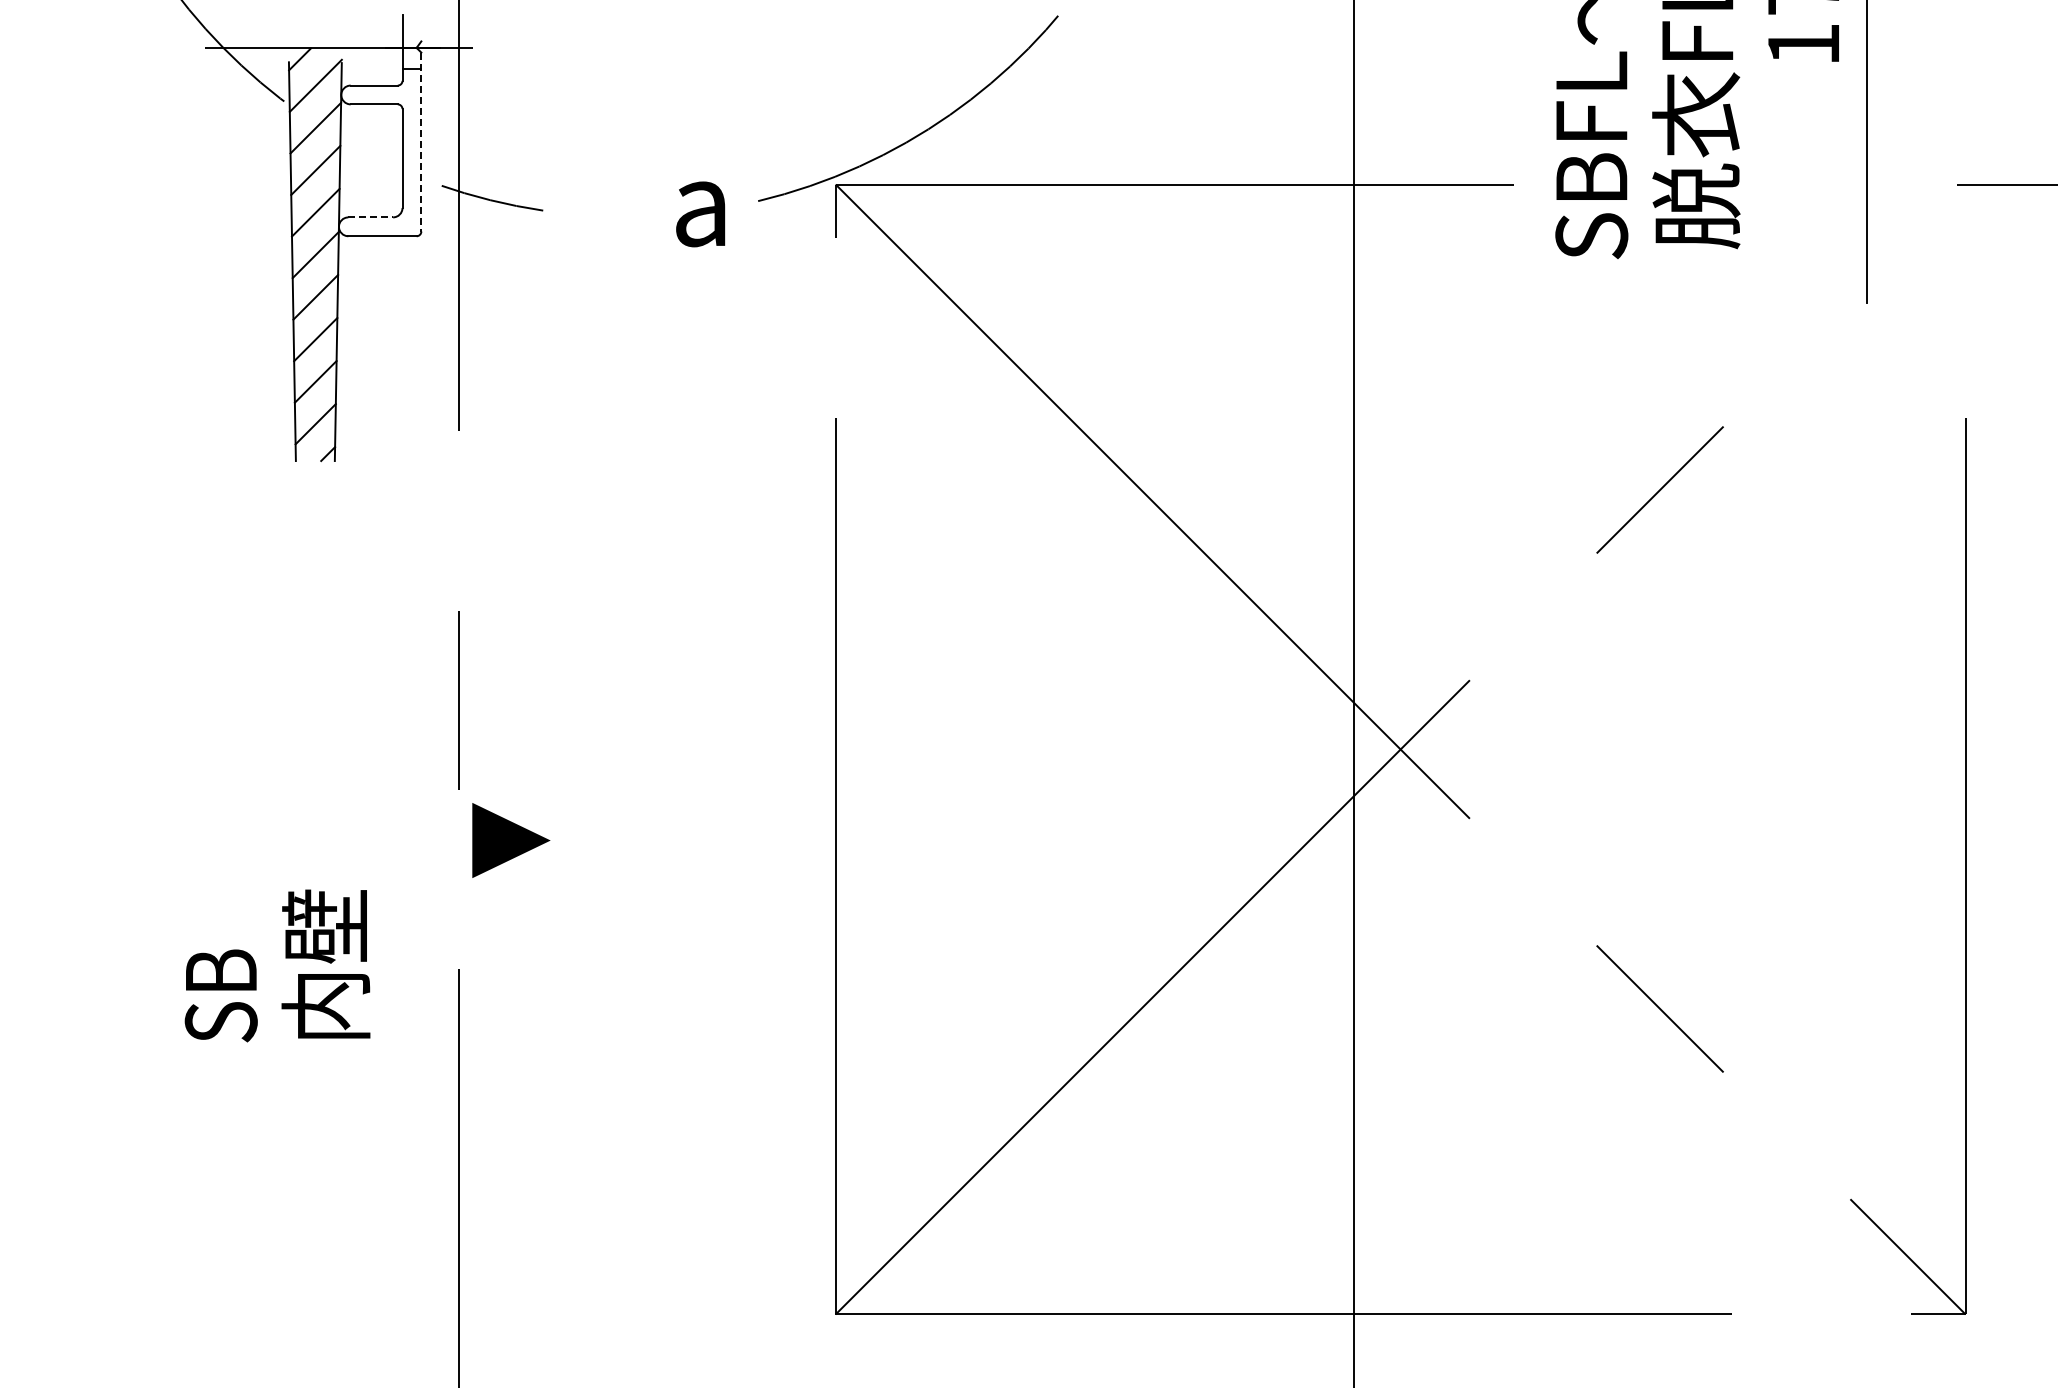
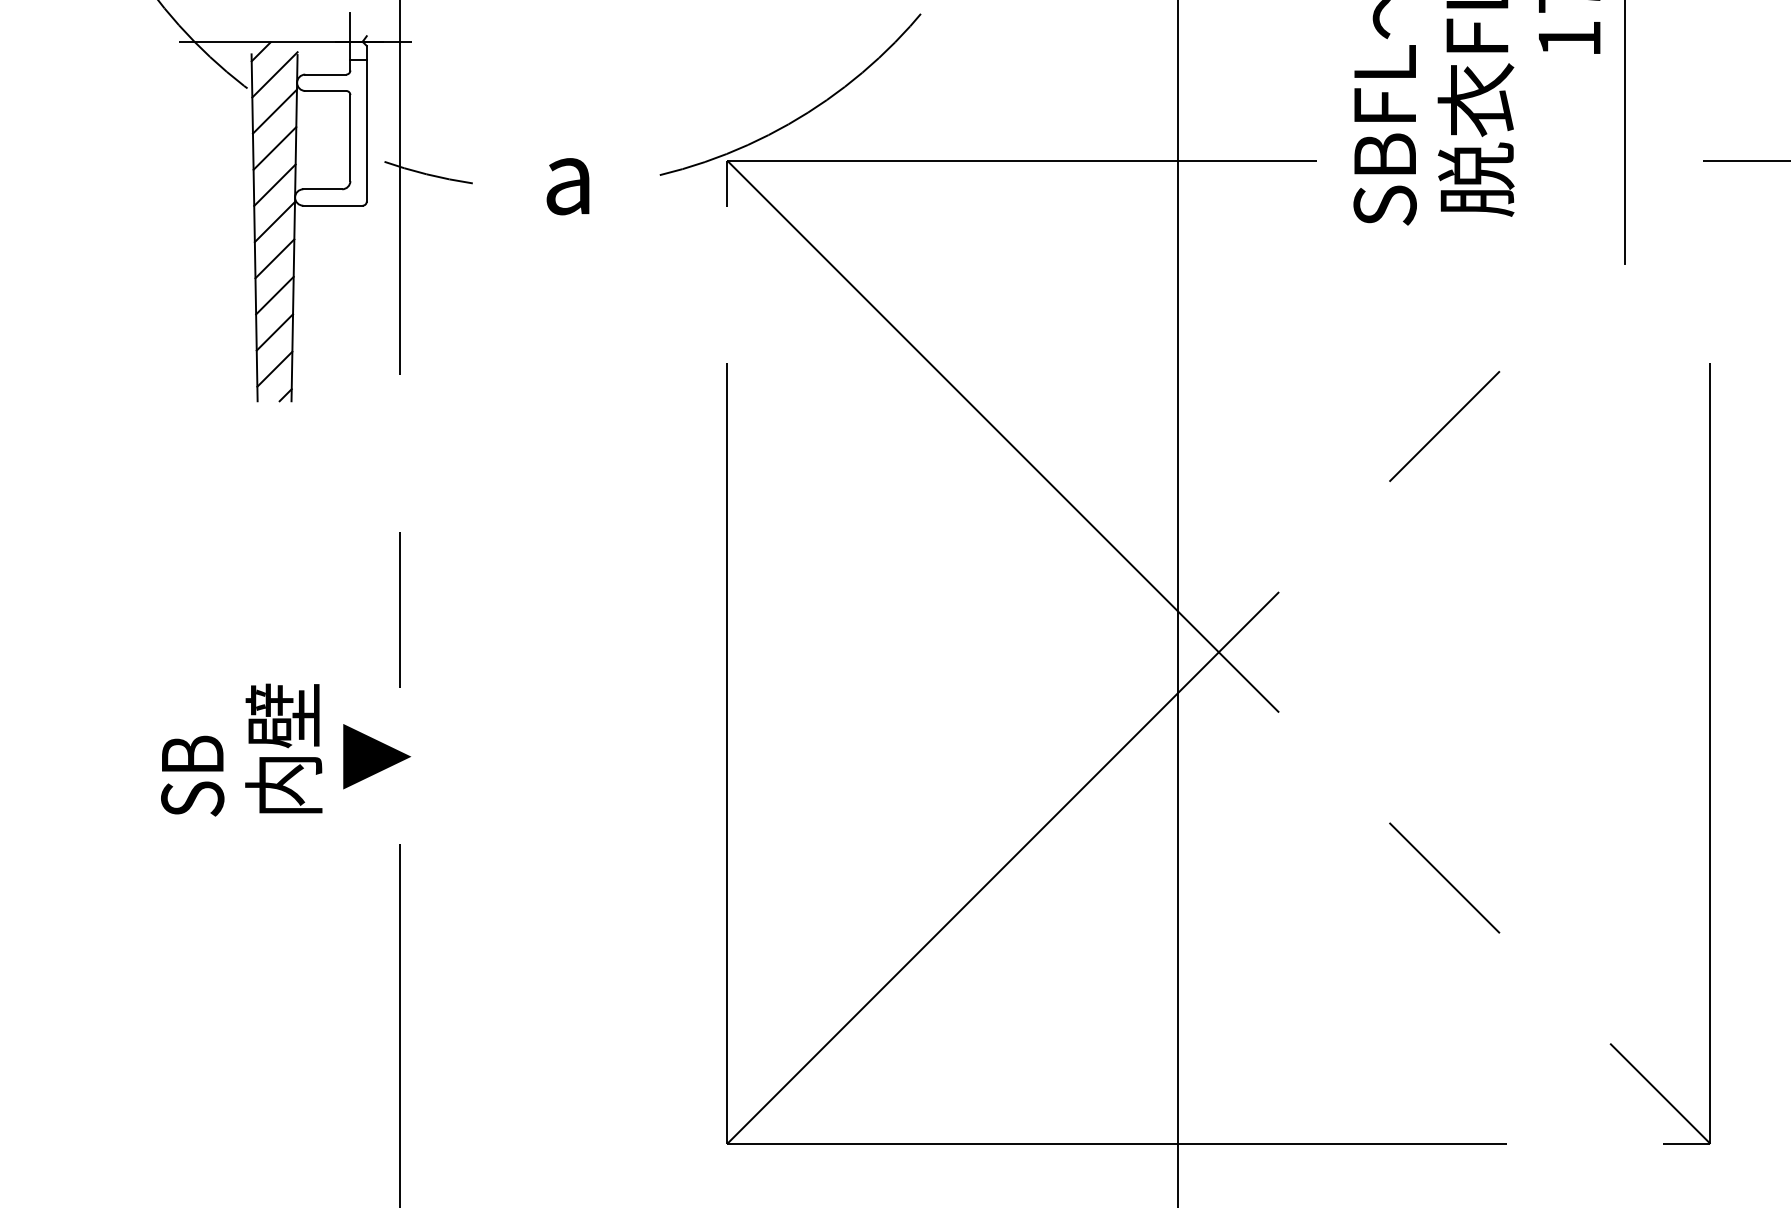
line: (421, 142) -> (366, 124), dashed -> solid
text: (700, 214) -> (567, 186), moved
line: (371, 217) -> (323, 189), dashed -> solid
text: (511, 840) -> (377, 756), moved
text: (277, 965) -> (241, 749), moved

